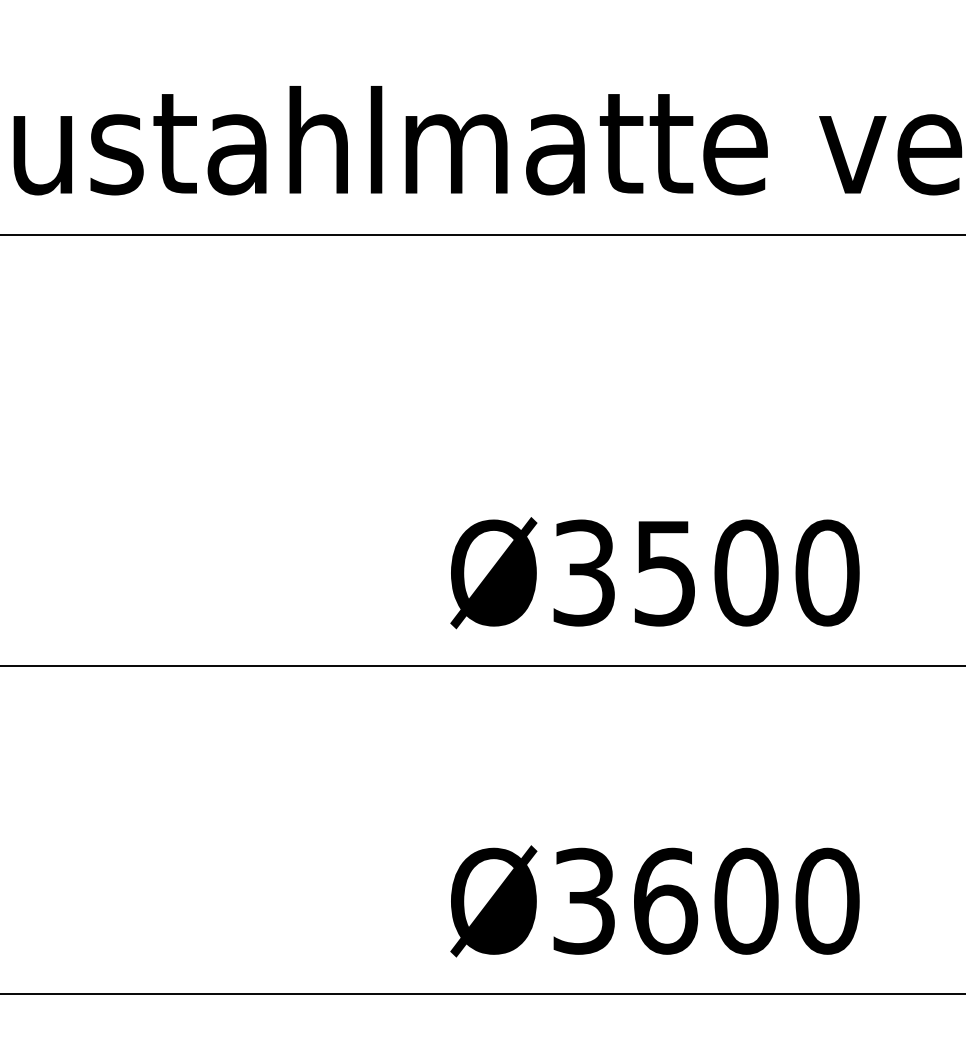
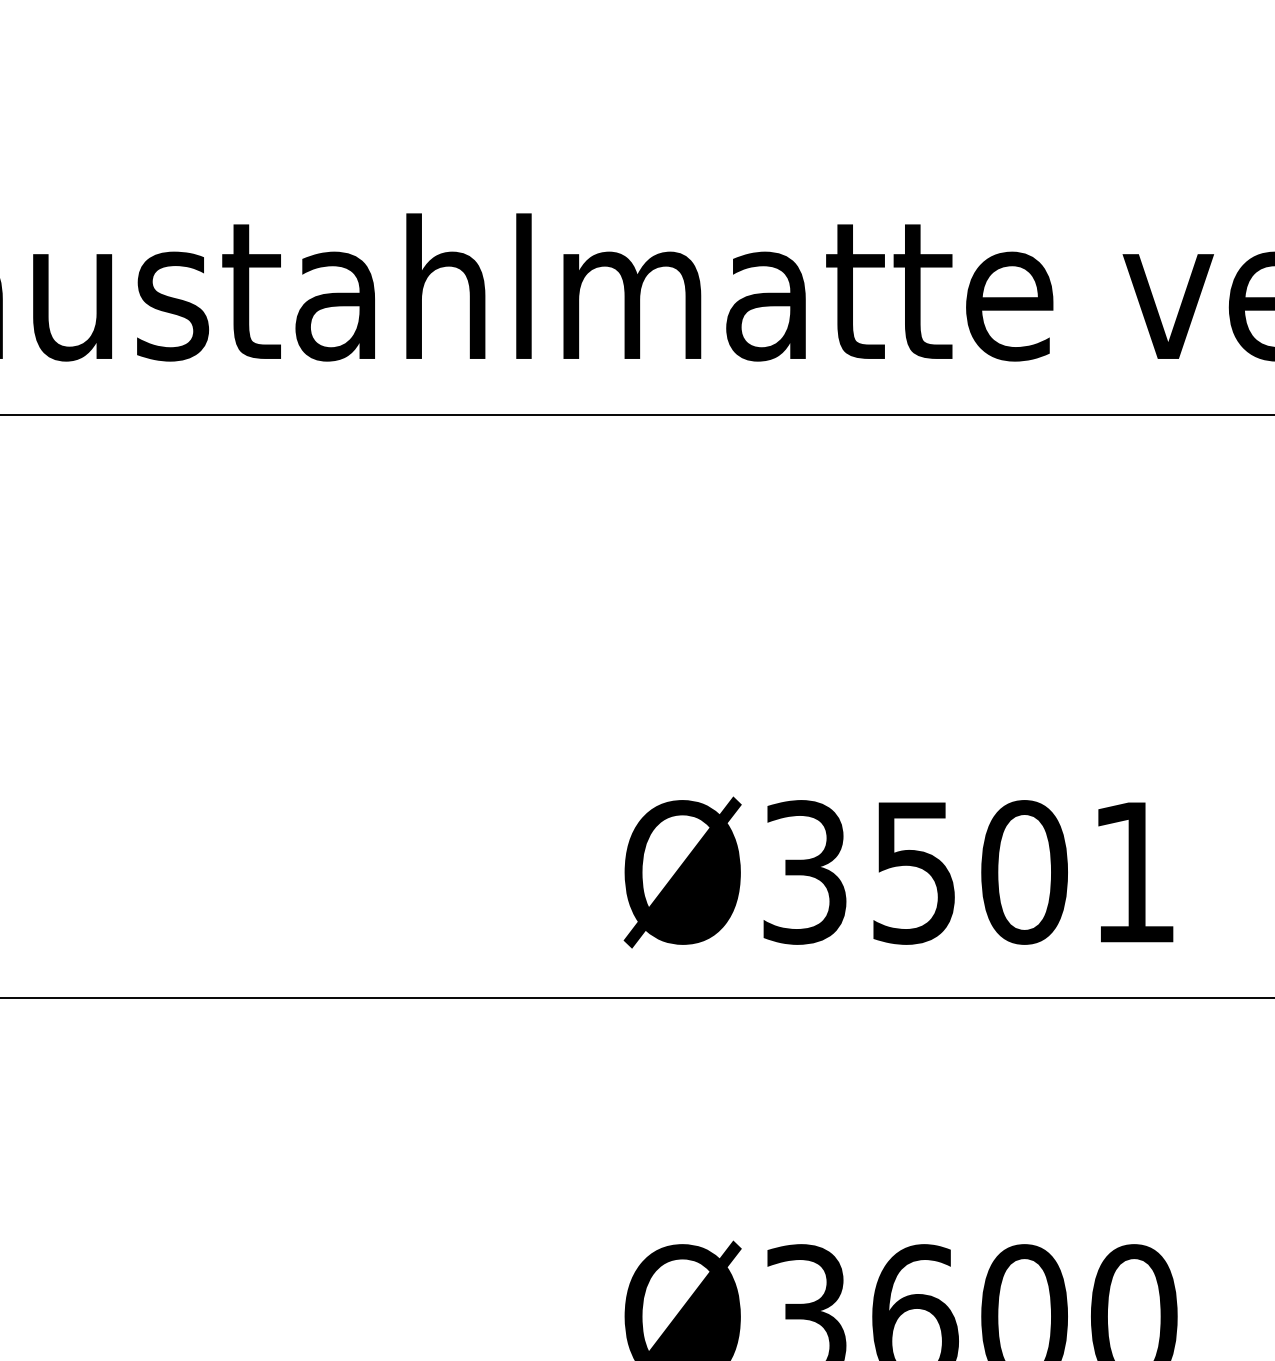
text: (827, 572) -> (1134, 871), Ø3500 -> Ø3501

